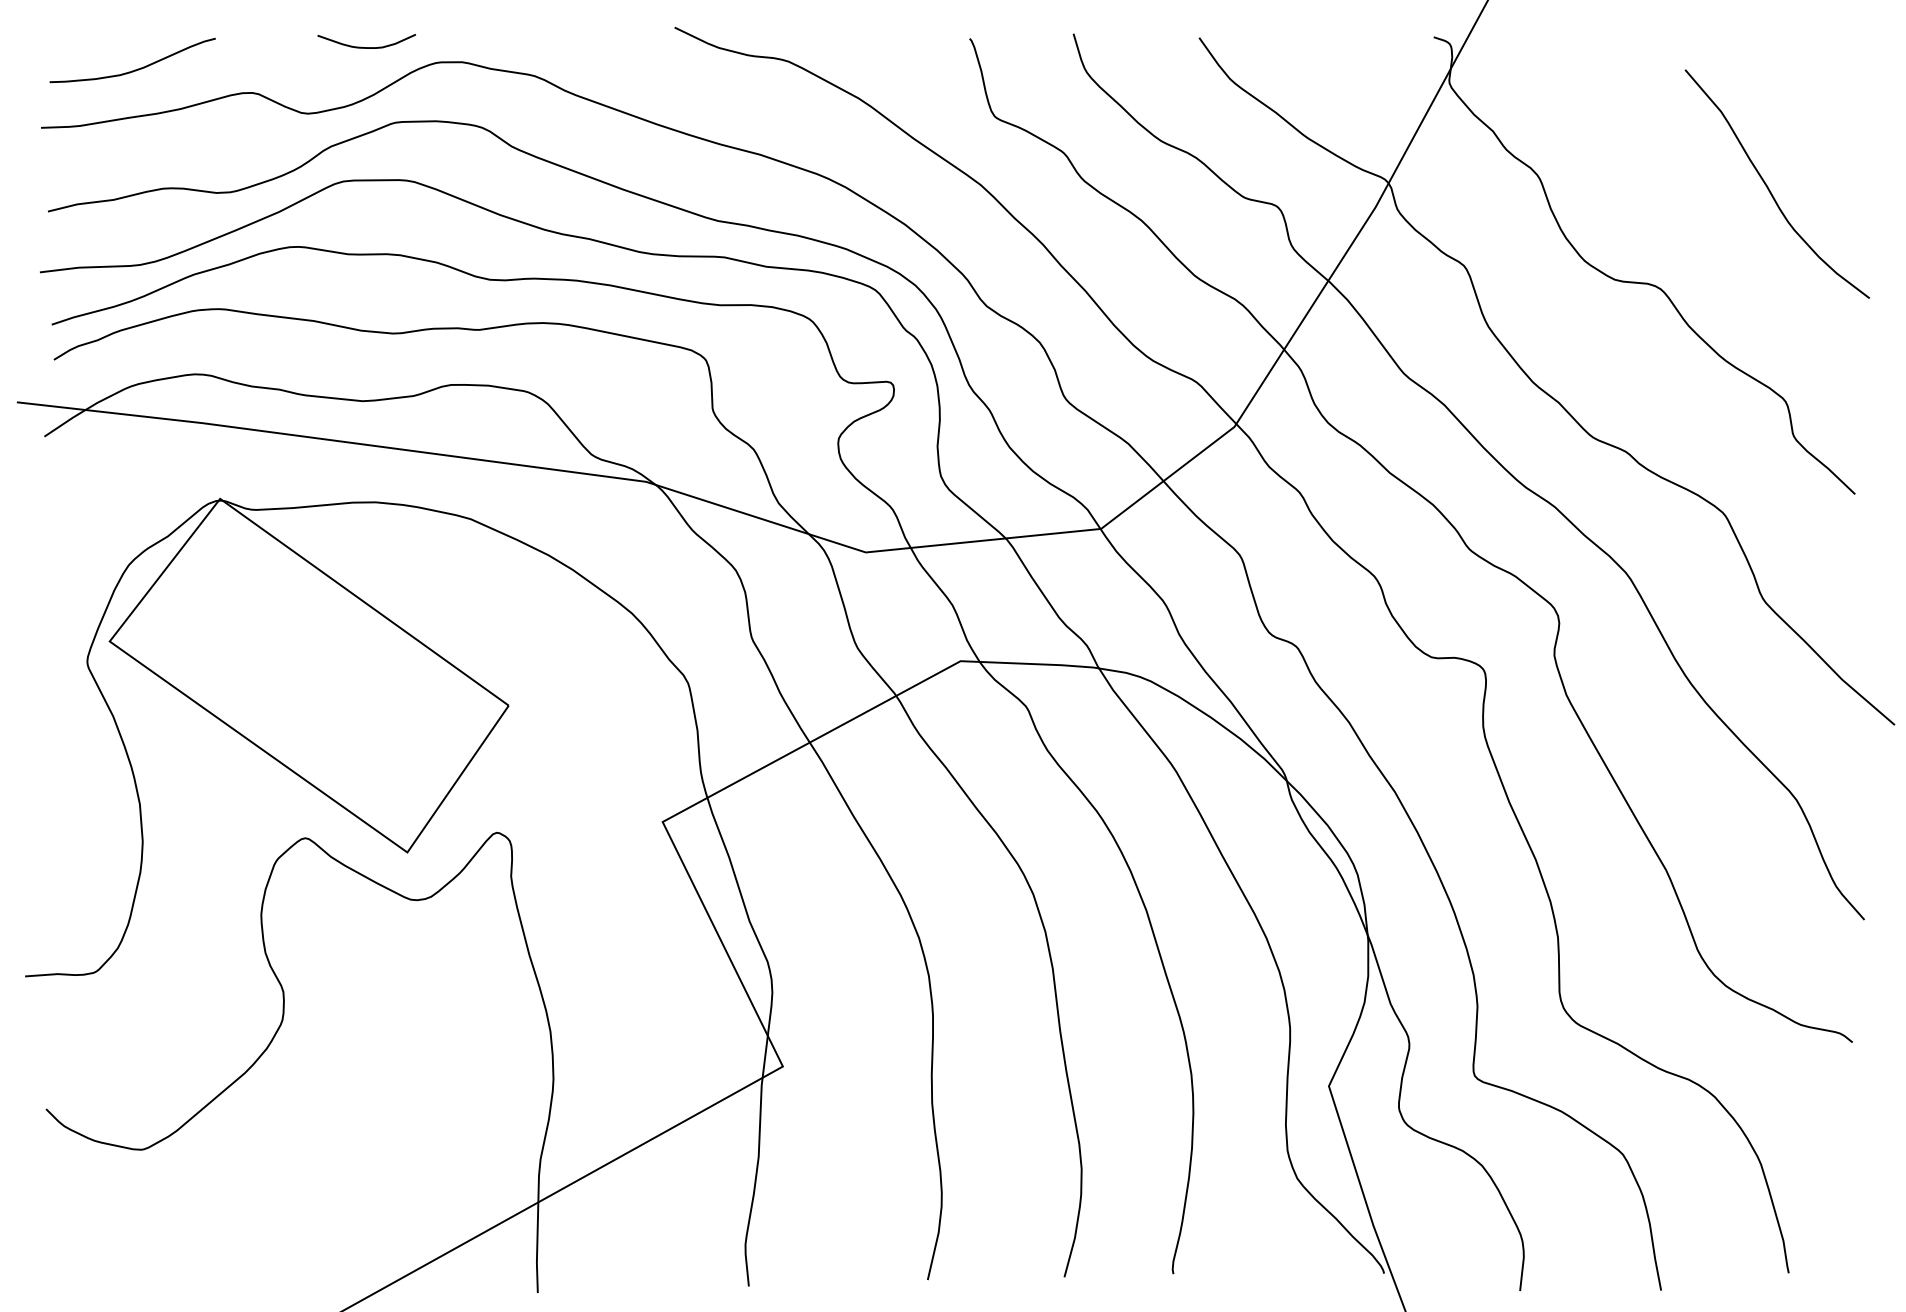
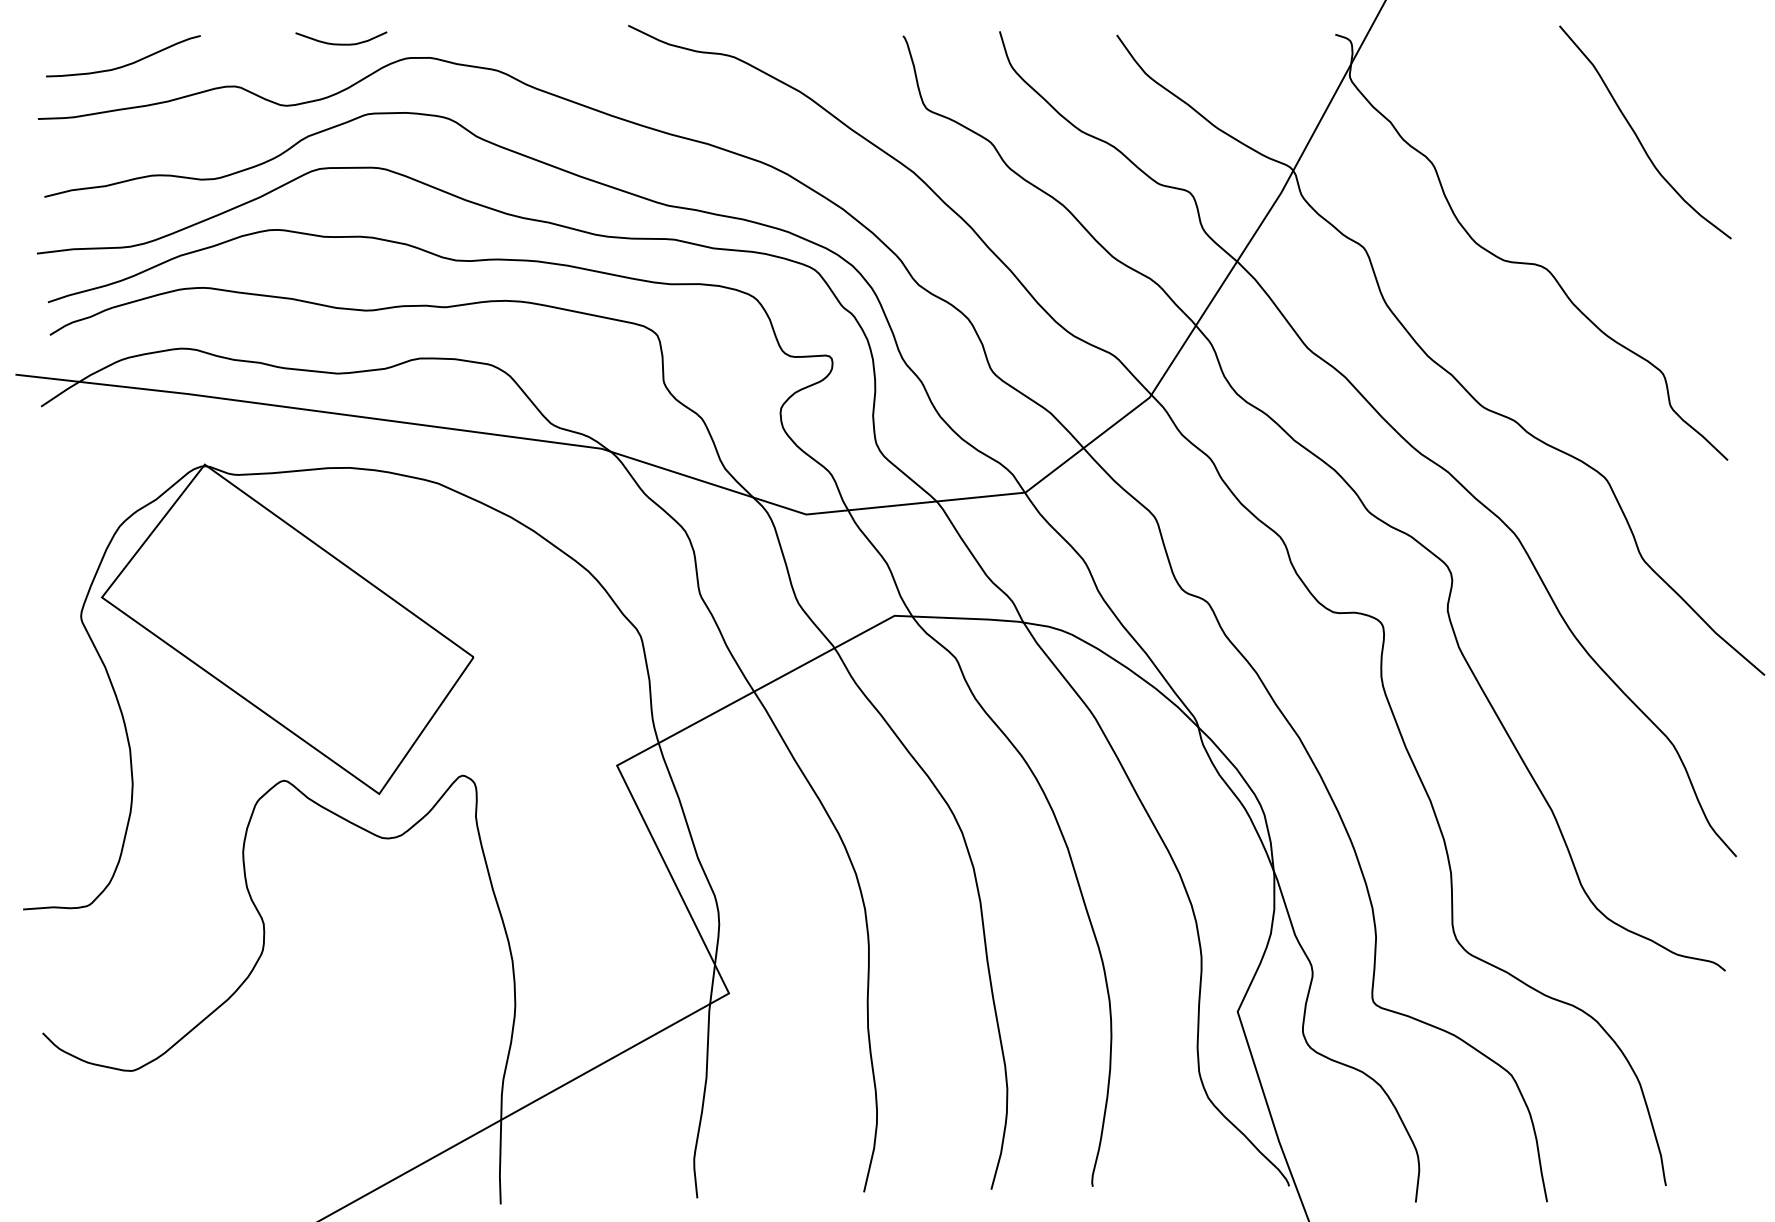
curve: (1768, 187) -> (1637, 135), moved

